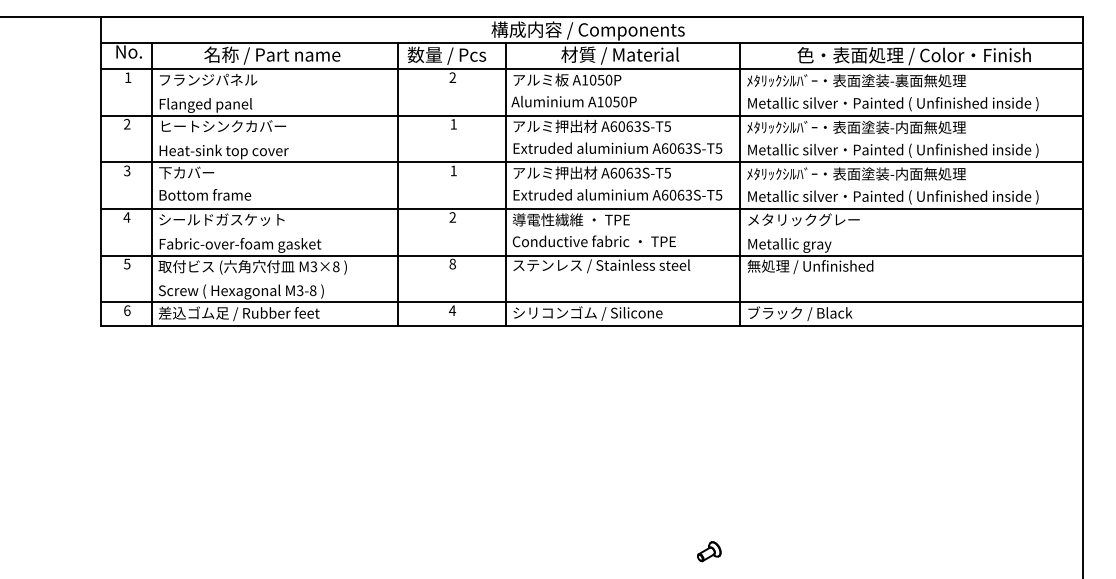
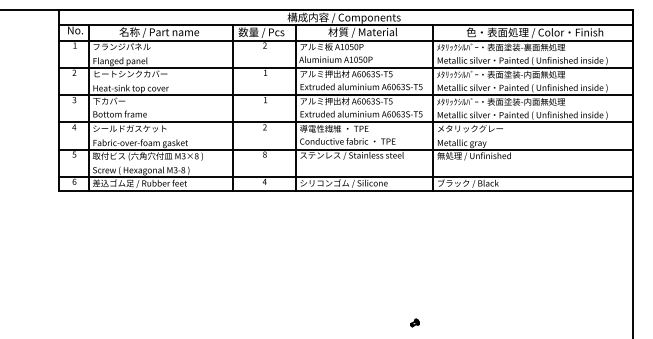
part: (708, 550) -> (414, 322), size x0.6

